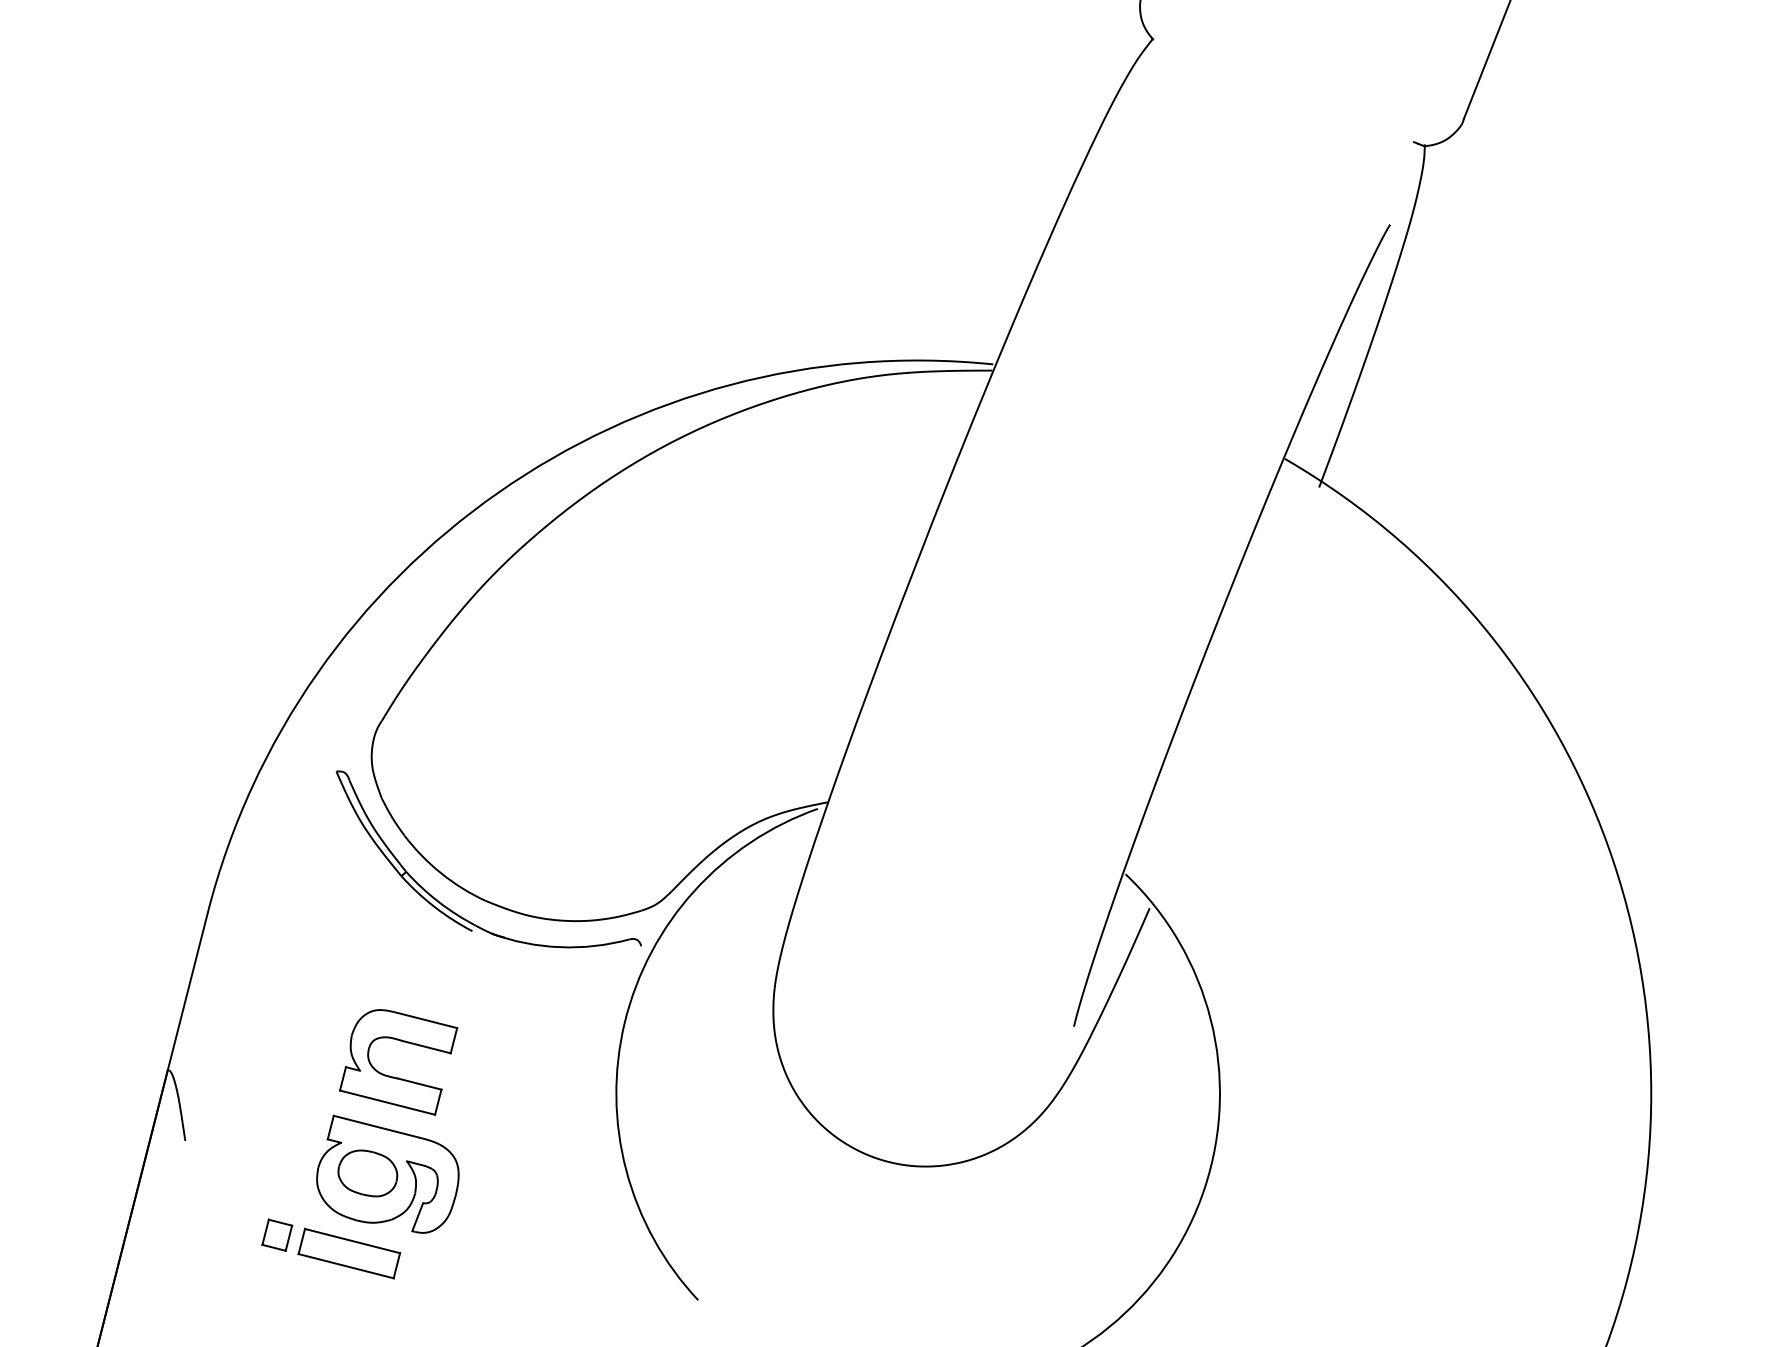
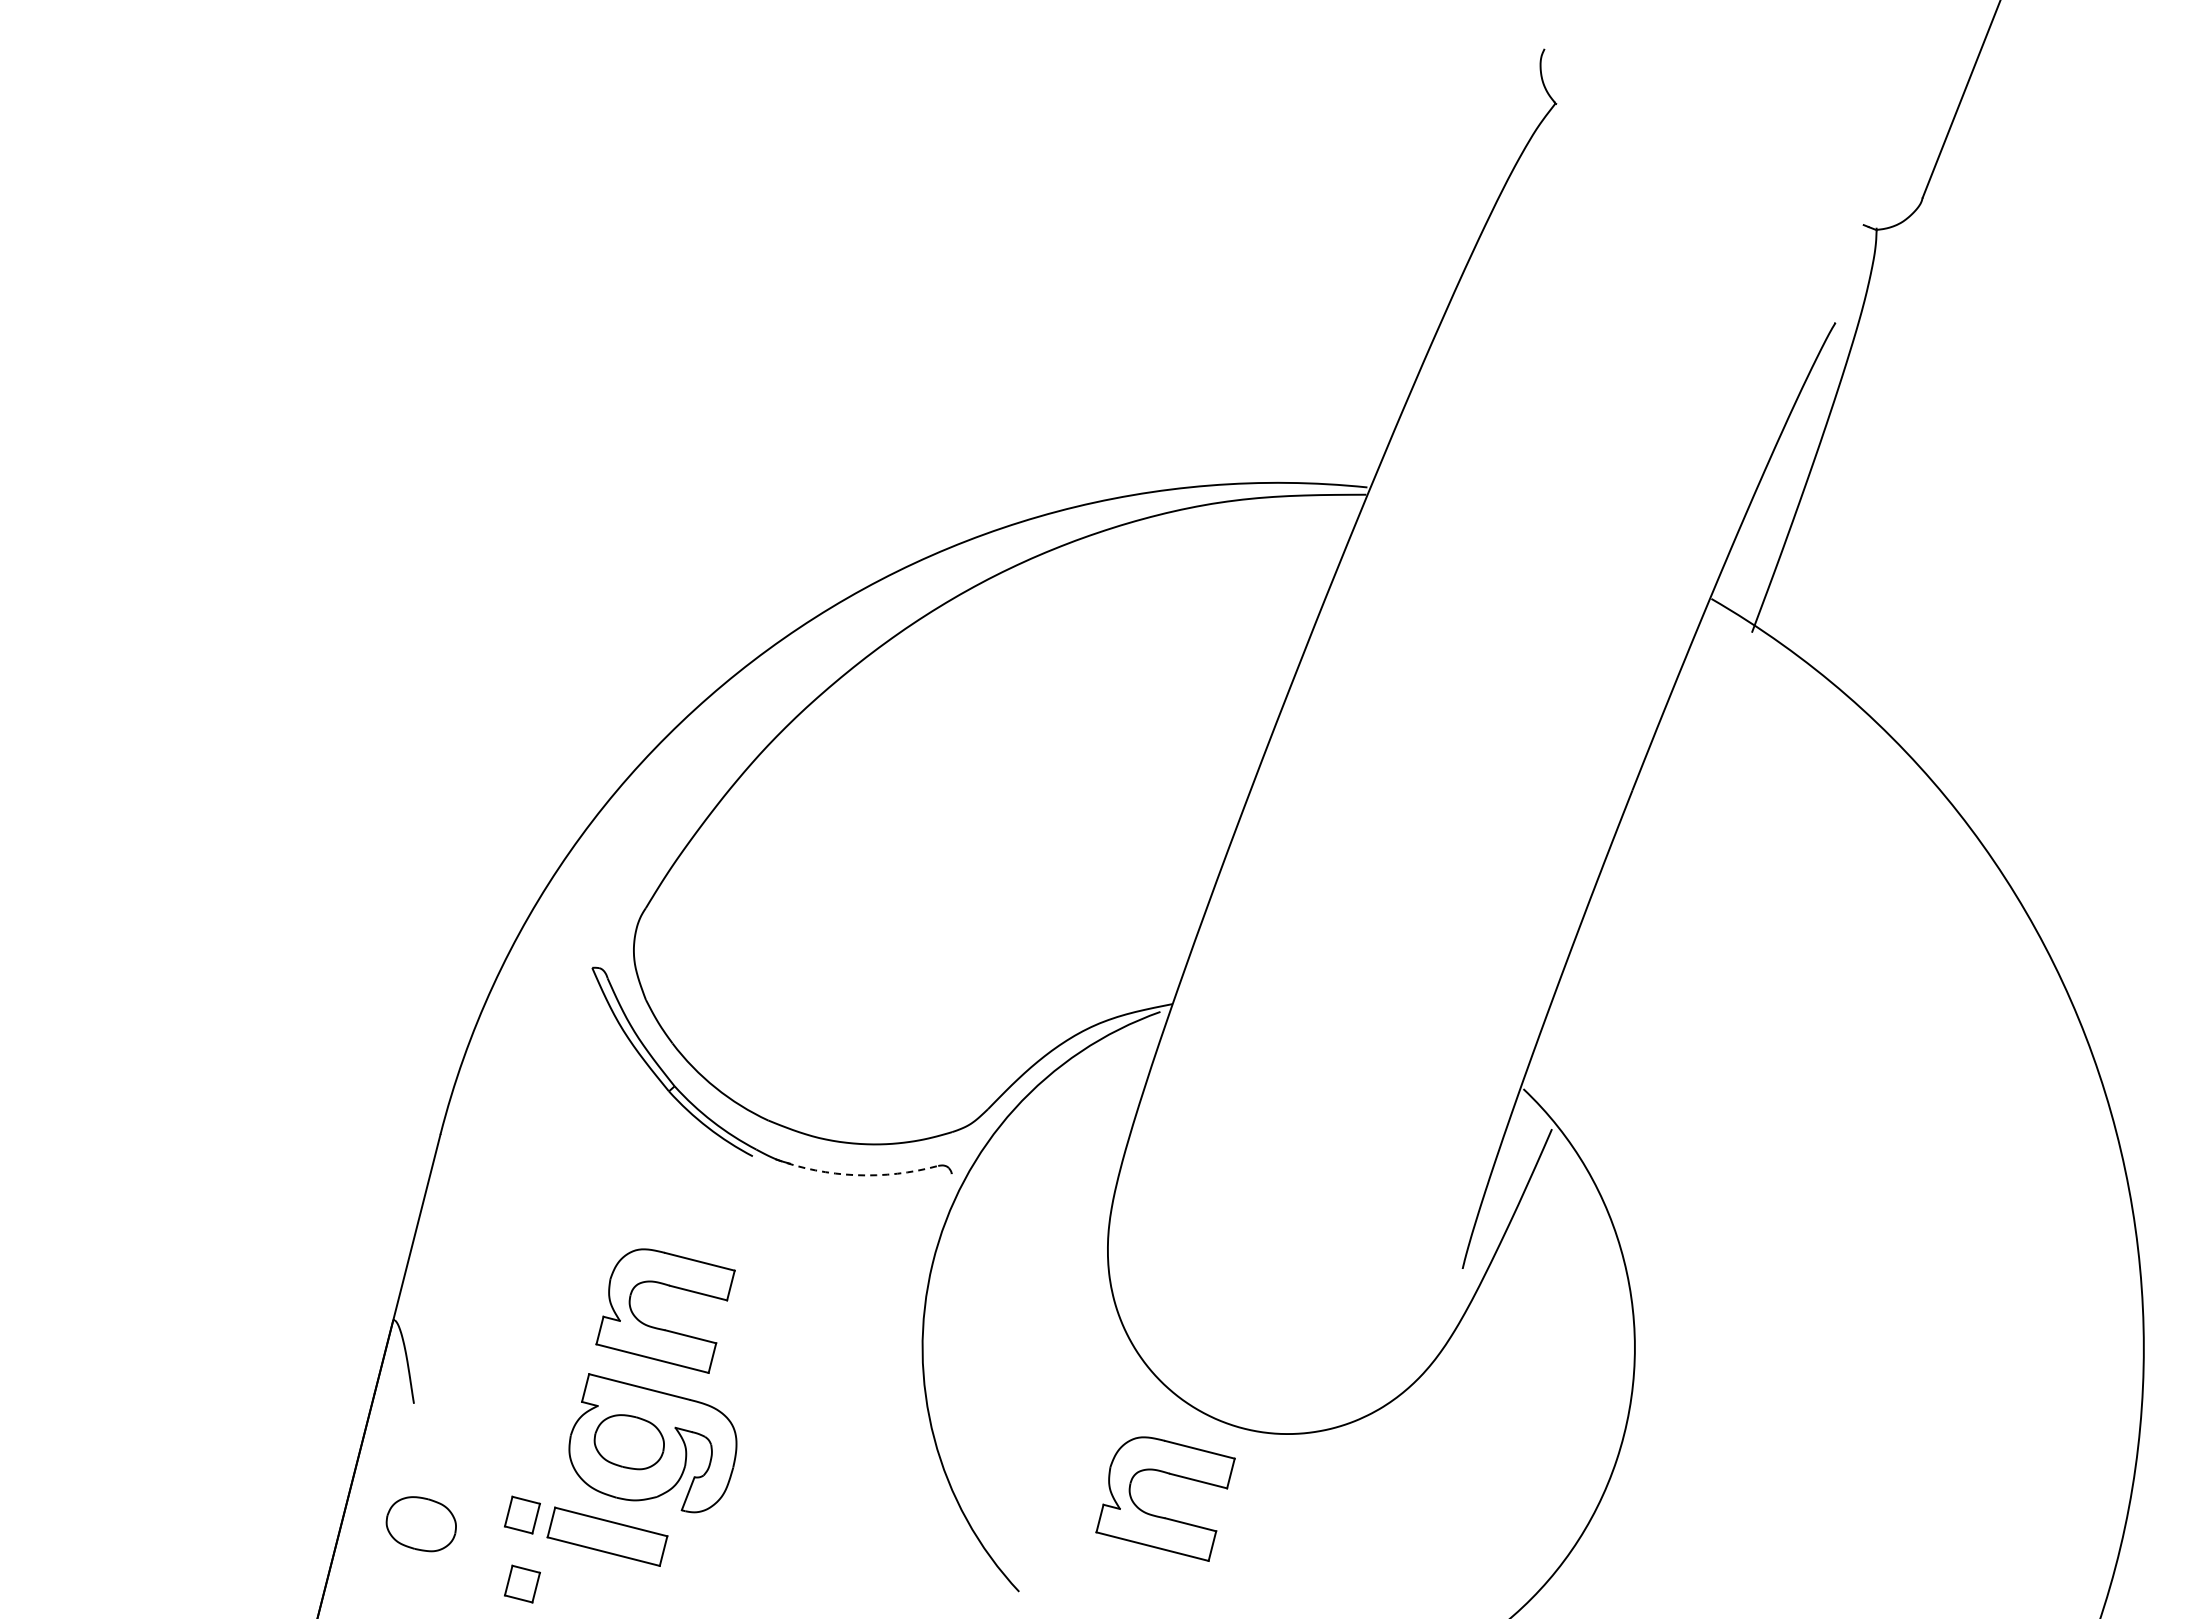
arc: (560, 947) -> (856, 1175), solid -> dashed
part: (819, 1236) -> (1162, 1516), added
part: (190, 1243) -> (420, 1524), added
part: (277, 1293) -> (522, 1583), added

